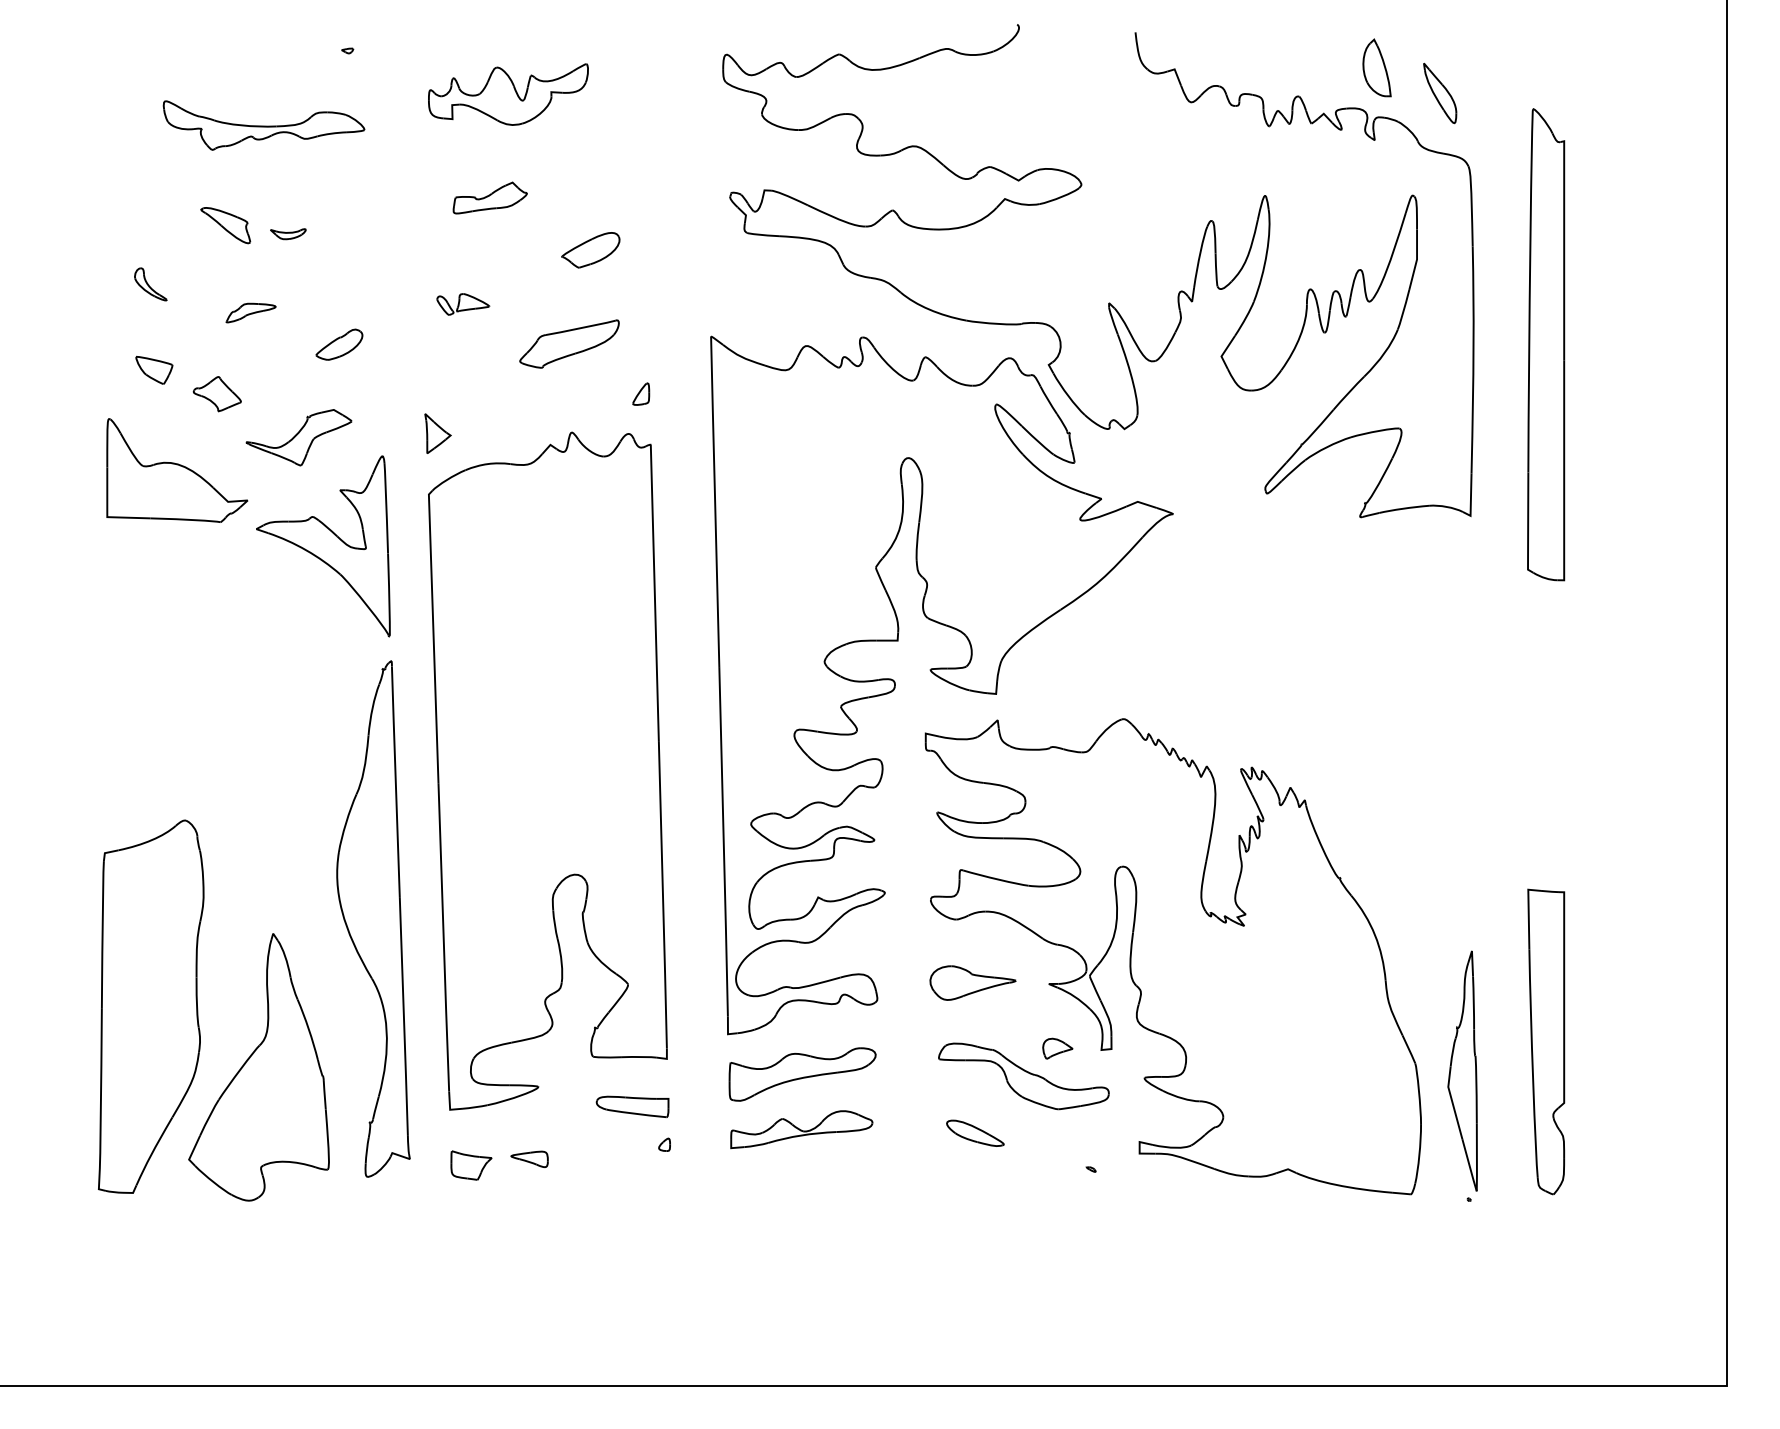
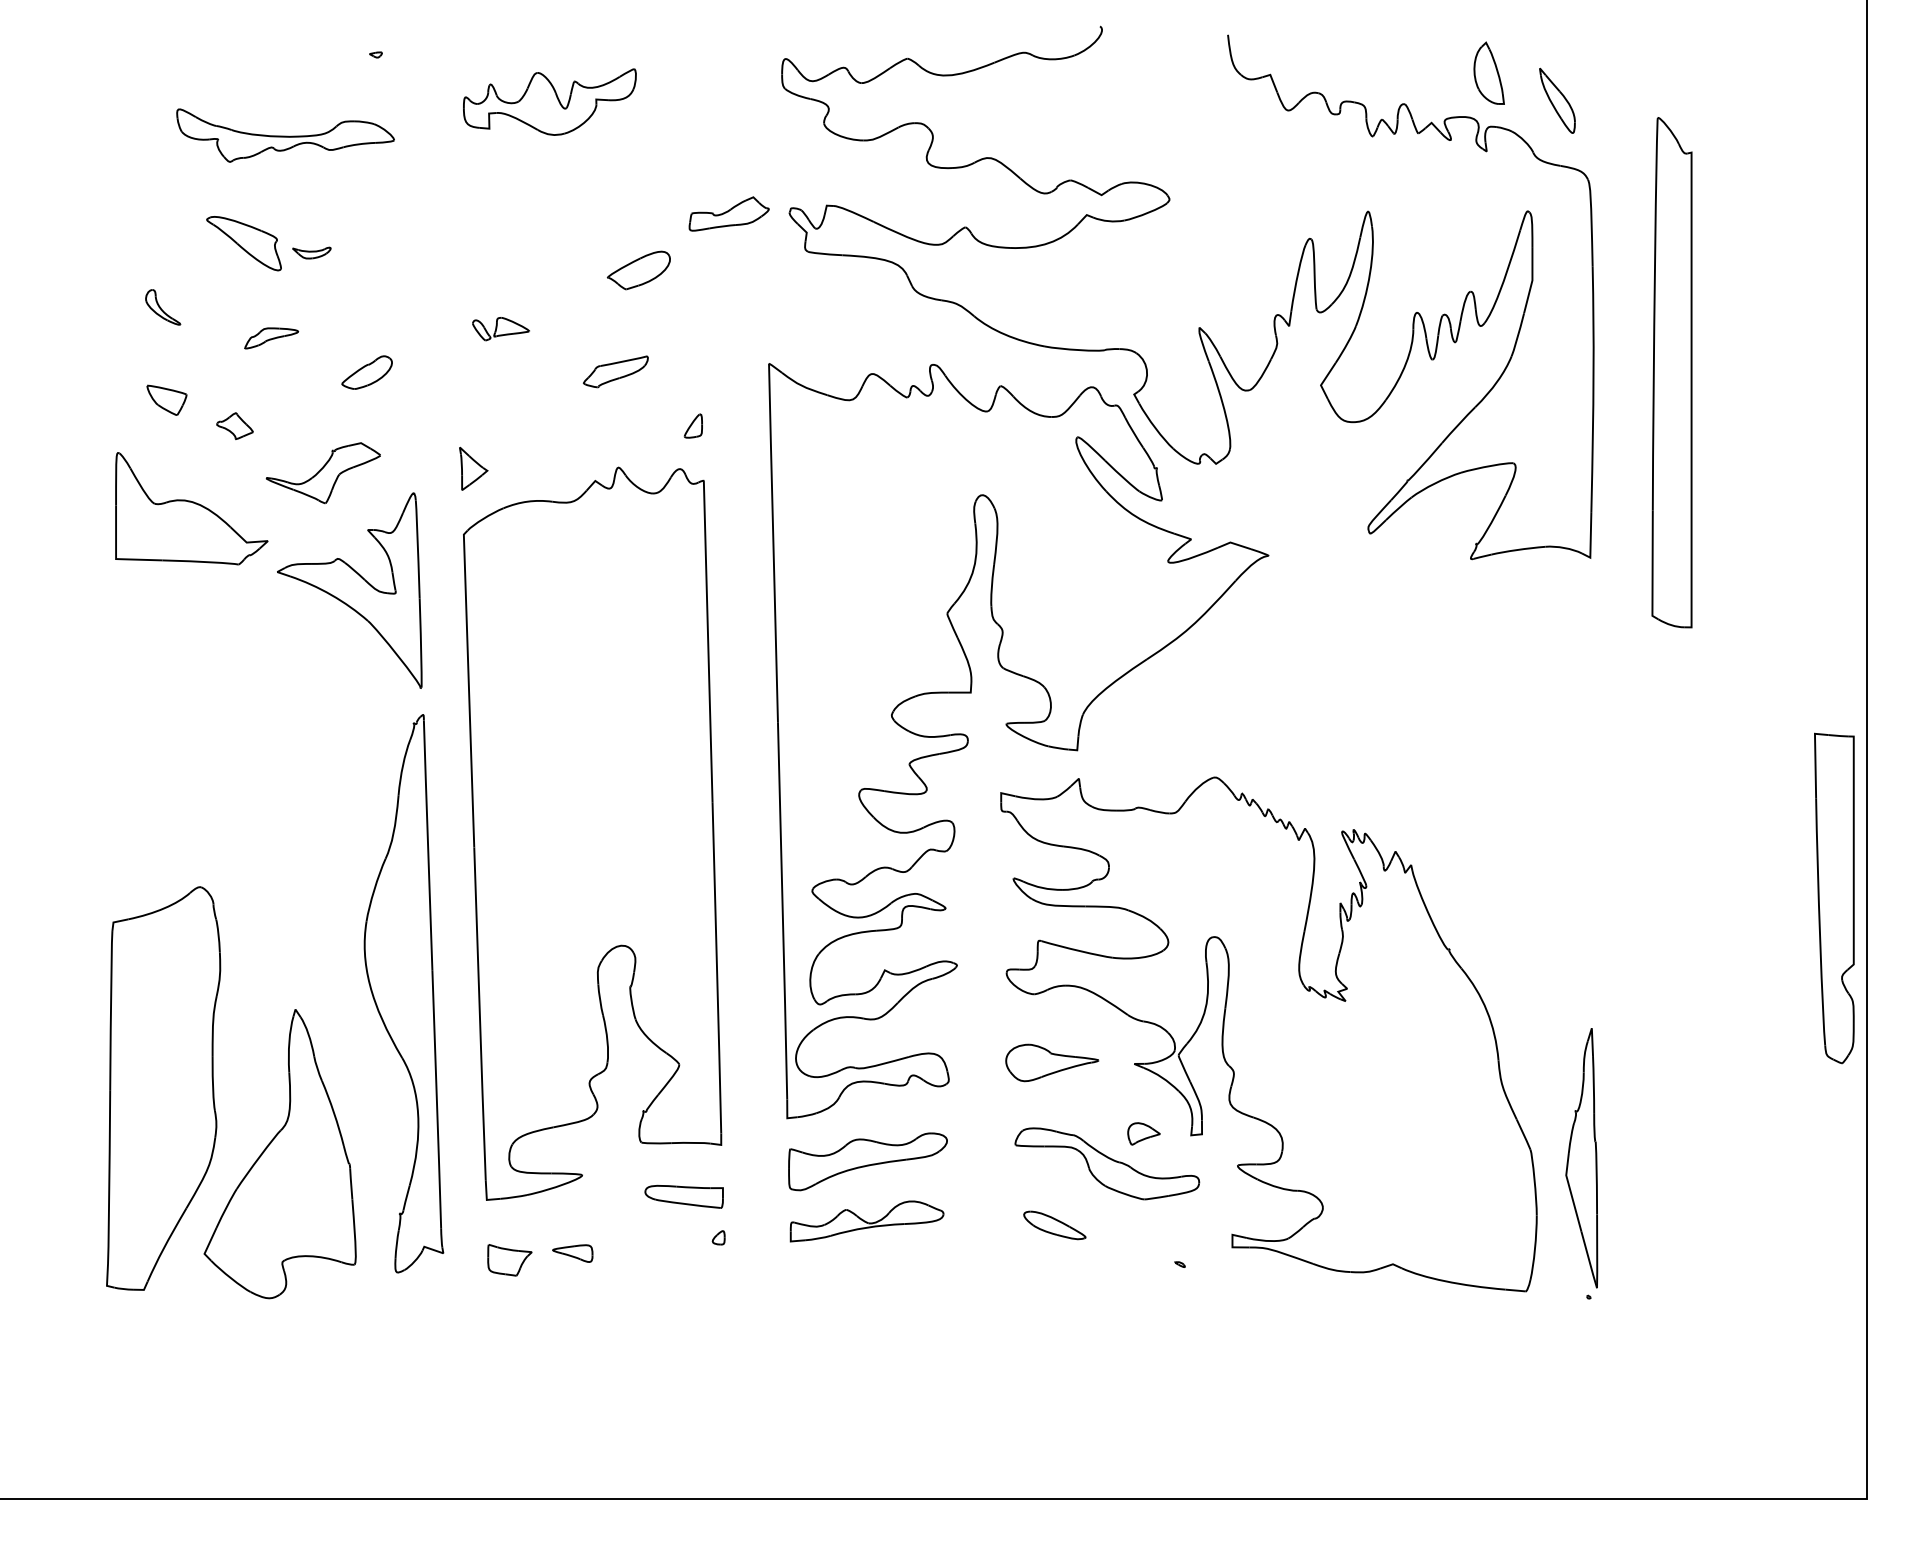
part: (489, 197) -> (728, 213), moved
part: (225, 225) -> (243, 243), size x1.4
part: (569, 343) -> (615, 371), size x0.6
part: (216, 394) -> (234, 426), size x0.7
part: (1546, 1041) -> (1834, 897), moved

